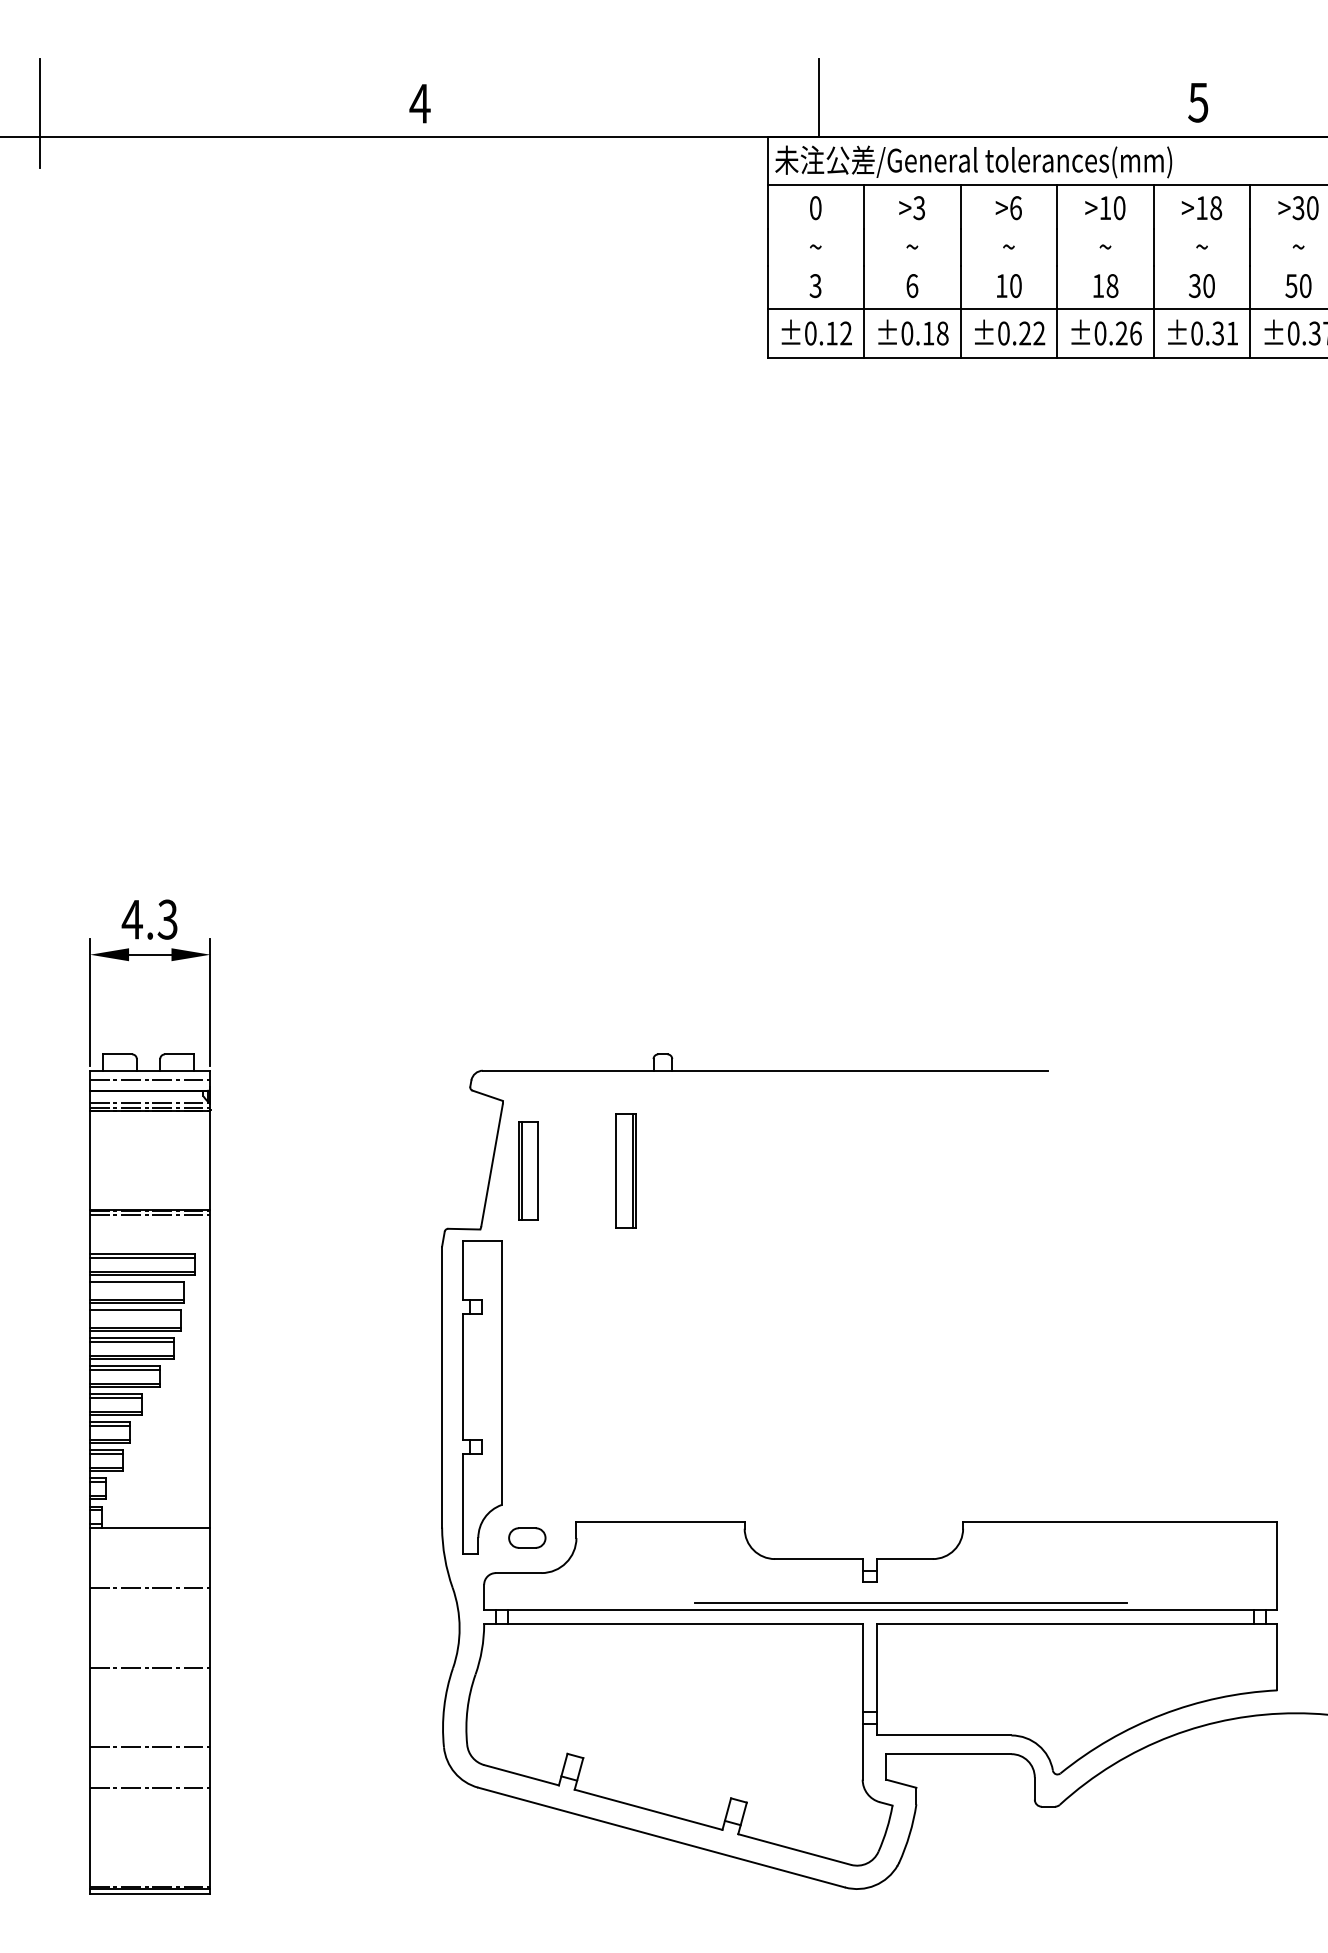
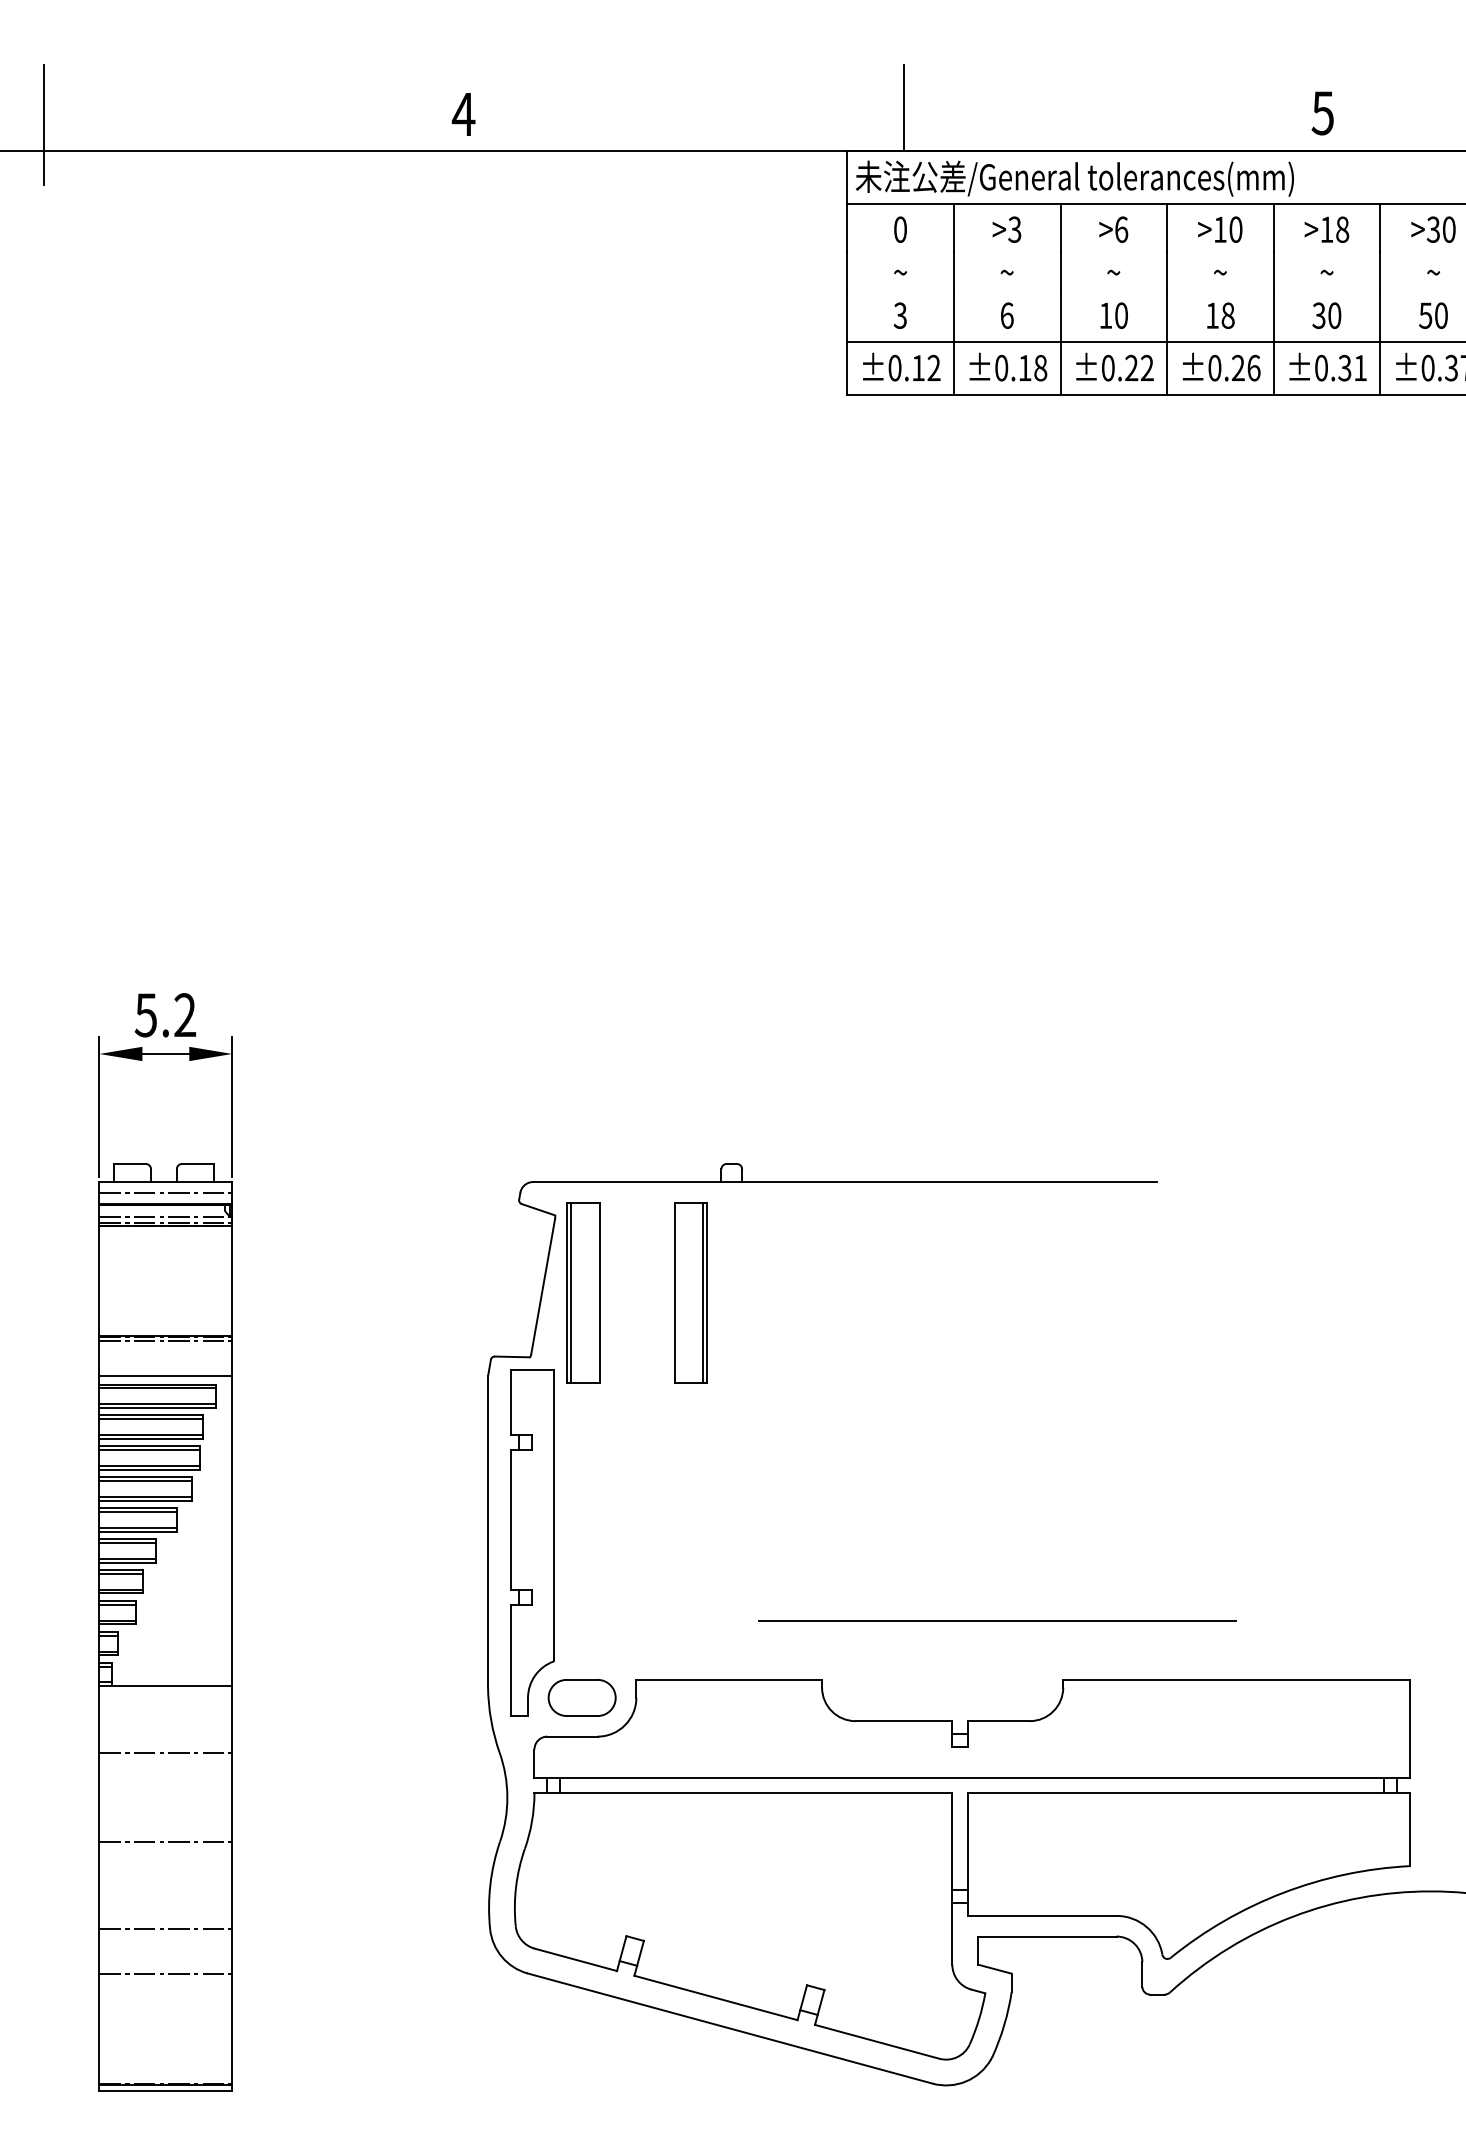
text: (149, 919) -> (165, 1015), 4.3 -> 5.2
part: (528, 1170) -> (583, 1292), size x1.67
part: (625, 1170) -> (690, 1292), size x1.43
line: (149, 1246) -> (165, 1376), added
line: (136, 1285) -> (150, 1419), added
line: (135, 1313) -> (149, 1450), added
part: (526, 1537) -> (581, 1697), size x1.67
line: (910, 1602) -> (997, 1620), moved

